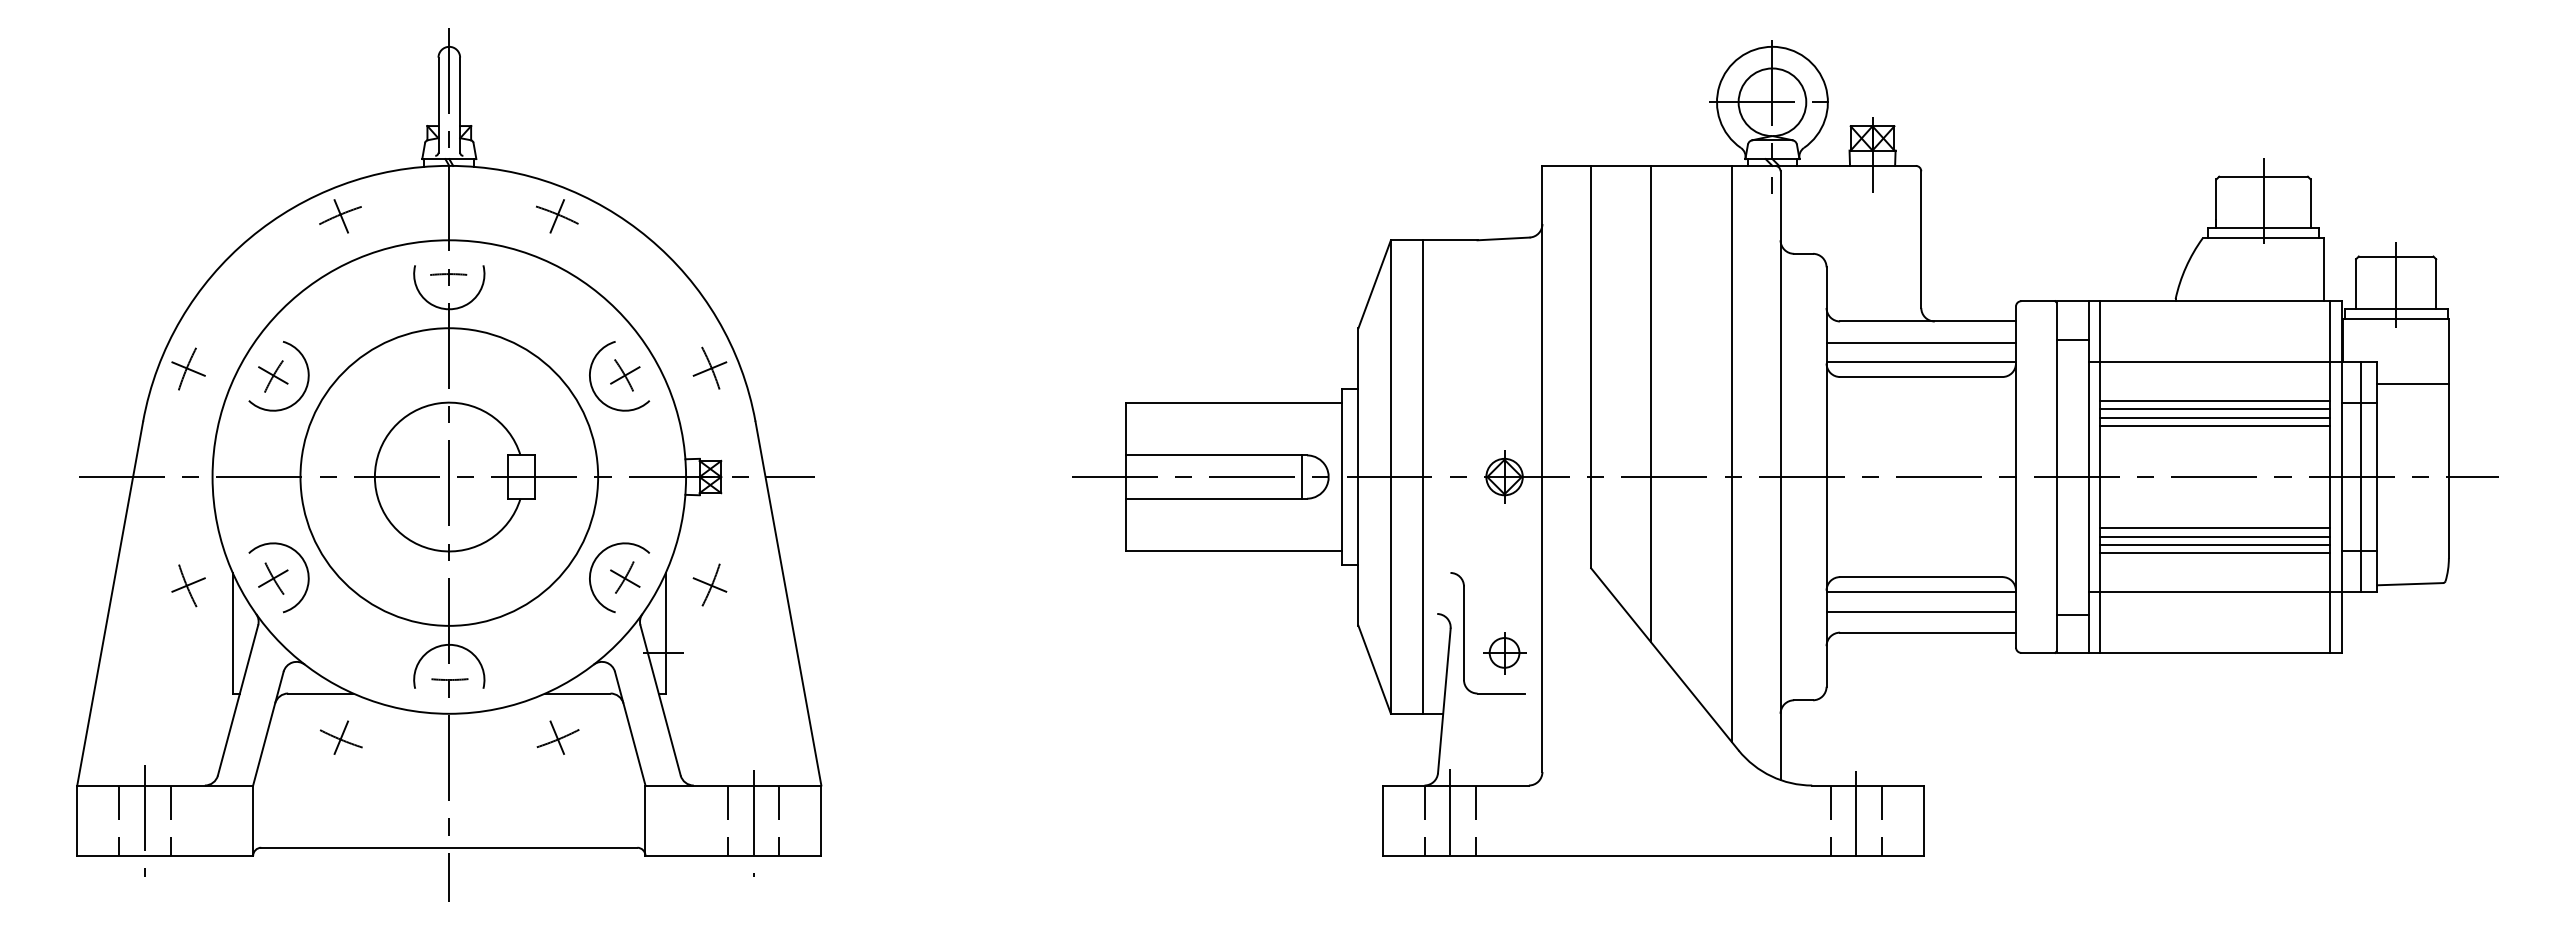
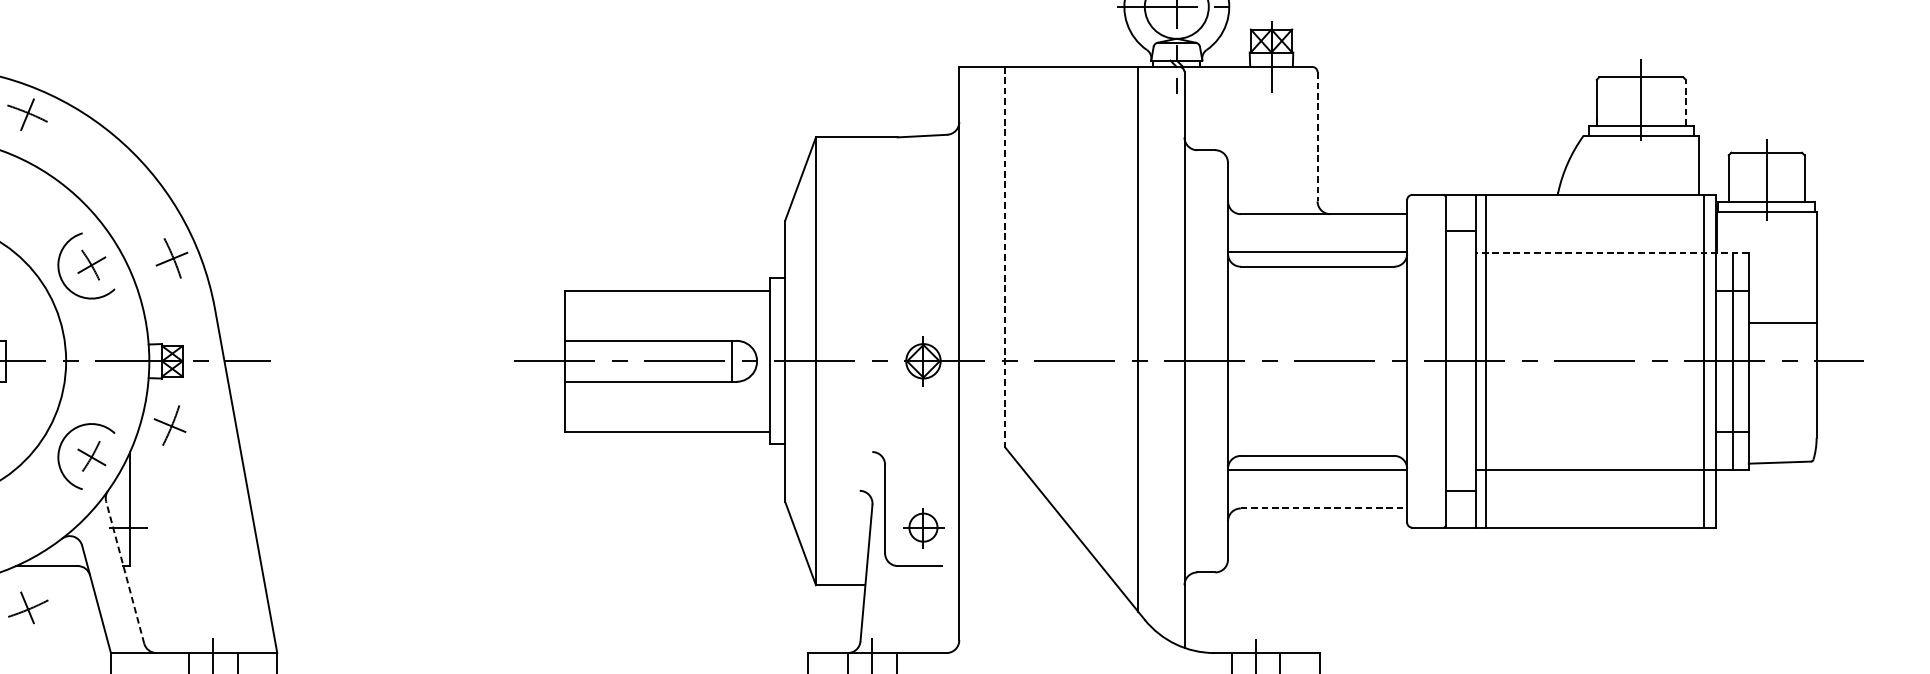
line: (2310, 203) -> (1685, 102), solid -> dashed
line: (1921, 240) -> (1317, 137), solid -> dashed
line: (1920, 342) -> (1316, 234), removed
line: (2232, 362) -> (1611, 252), solid -> dashed
line: (1591, 367) -> (1005, 257), solid -> dashed
line: (2412, 384) -> (1782, 322), moved
line: (2214, 401) -> (1594, 289), removed
line: (1650, 403) -> (1061, 291), removed
line: (2214, 409) -> (1594, 297), removed
line: (2214, 417) -> (1594, 304), removed
line: (2214, 425) -> (1594, 312), removed
line: (1423, 476) -> (846, 360), removed
line: (2214, 528) -> (1594, 409), removed
line: (2214, 536) -> (1594, 417), removed
line: (2214, 544) -> (1594, 425), removed
line: (2214, 552) -> (1594, 432), removed
part: (709, 584) -> (169, 425), moved
line: (1920, 611) -> (1316, 488), removed
line: (1928, 632) -> (1324, 508), solid -> dashed
line: (660, 700) -> (125, 572), solid -> dashed

